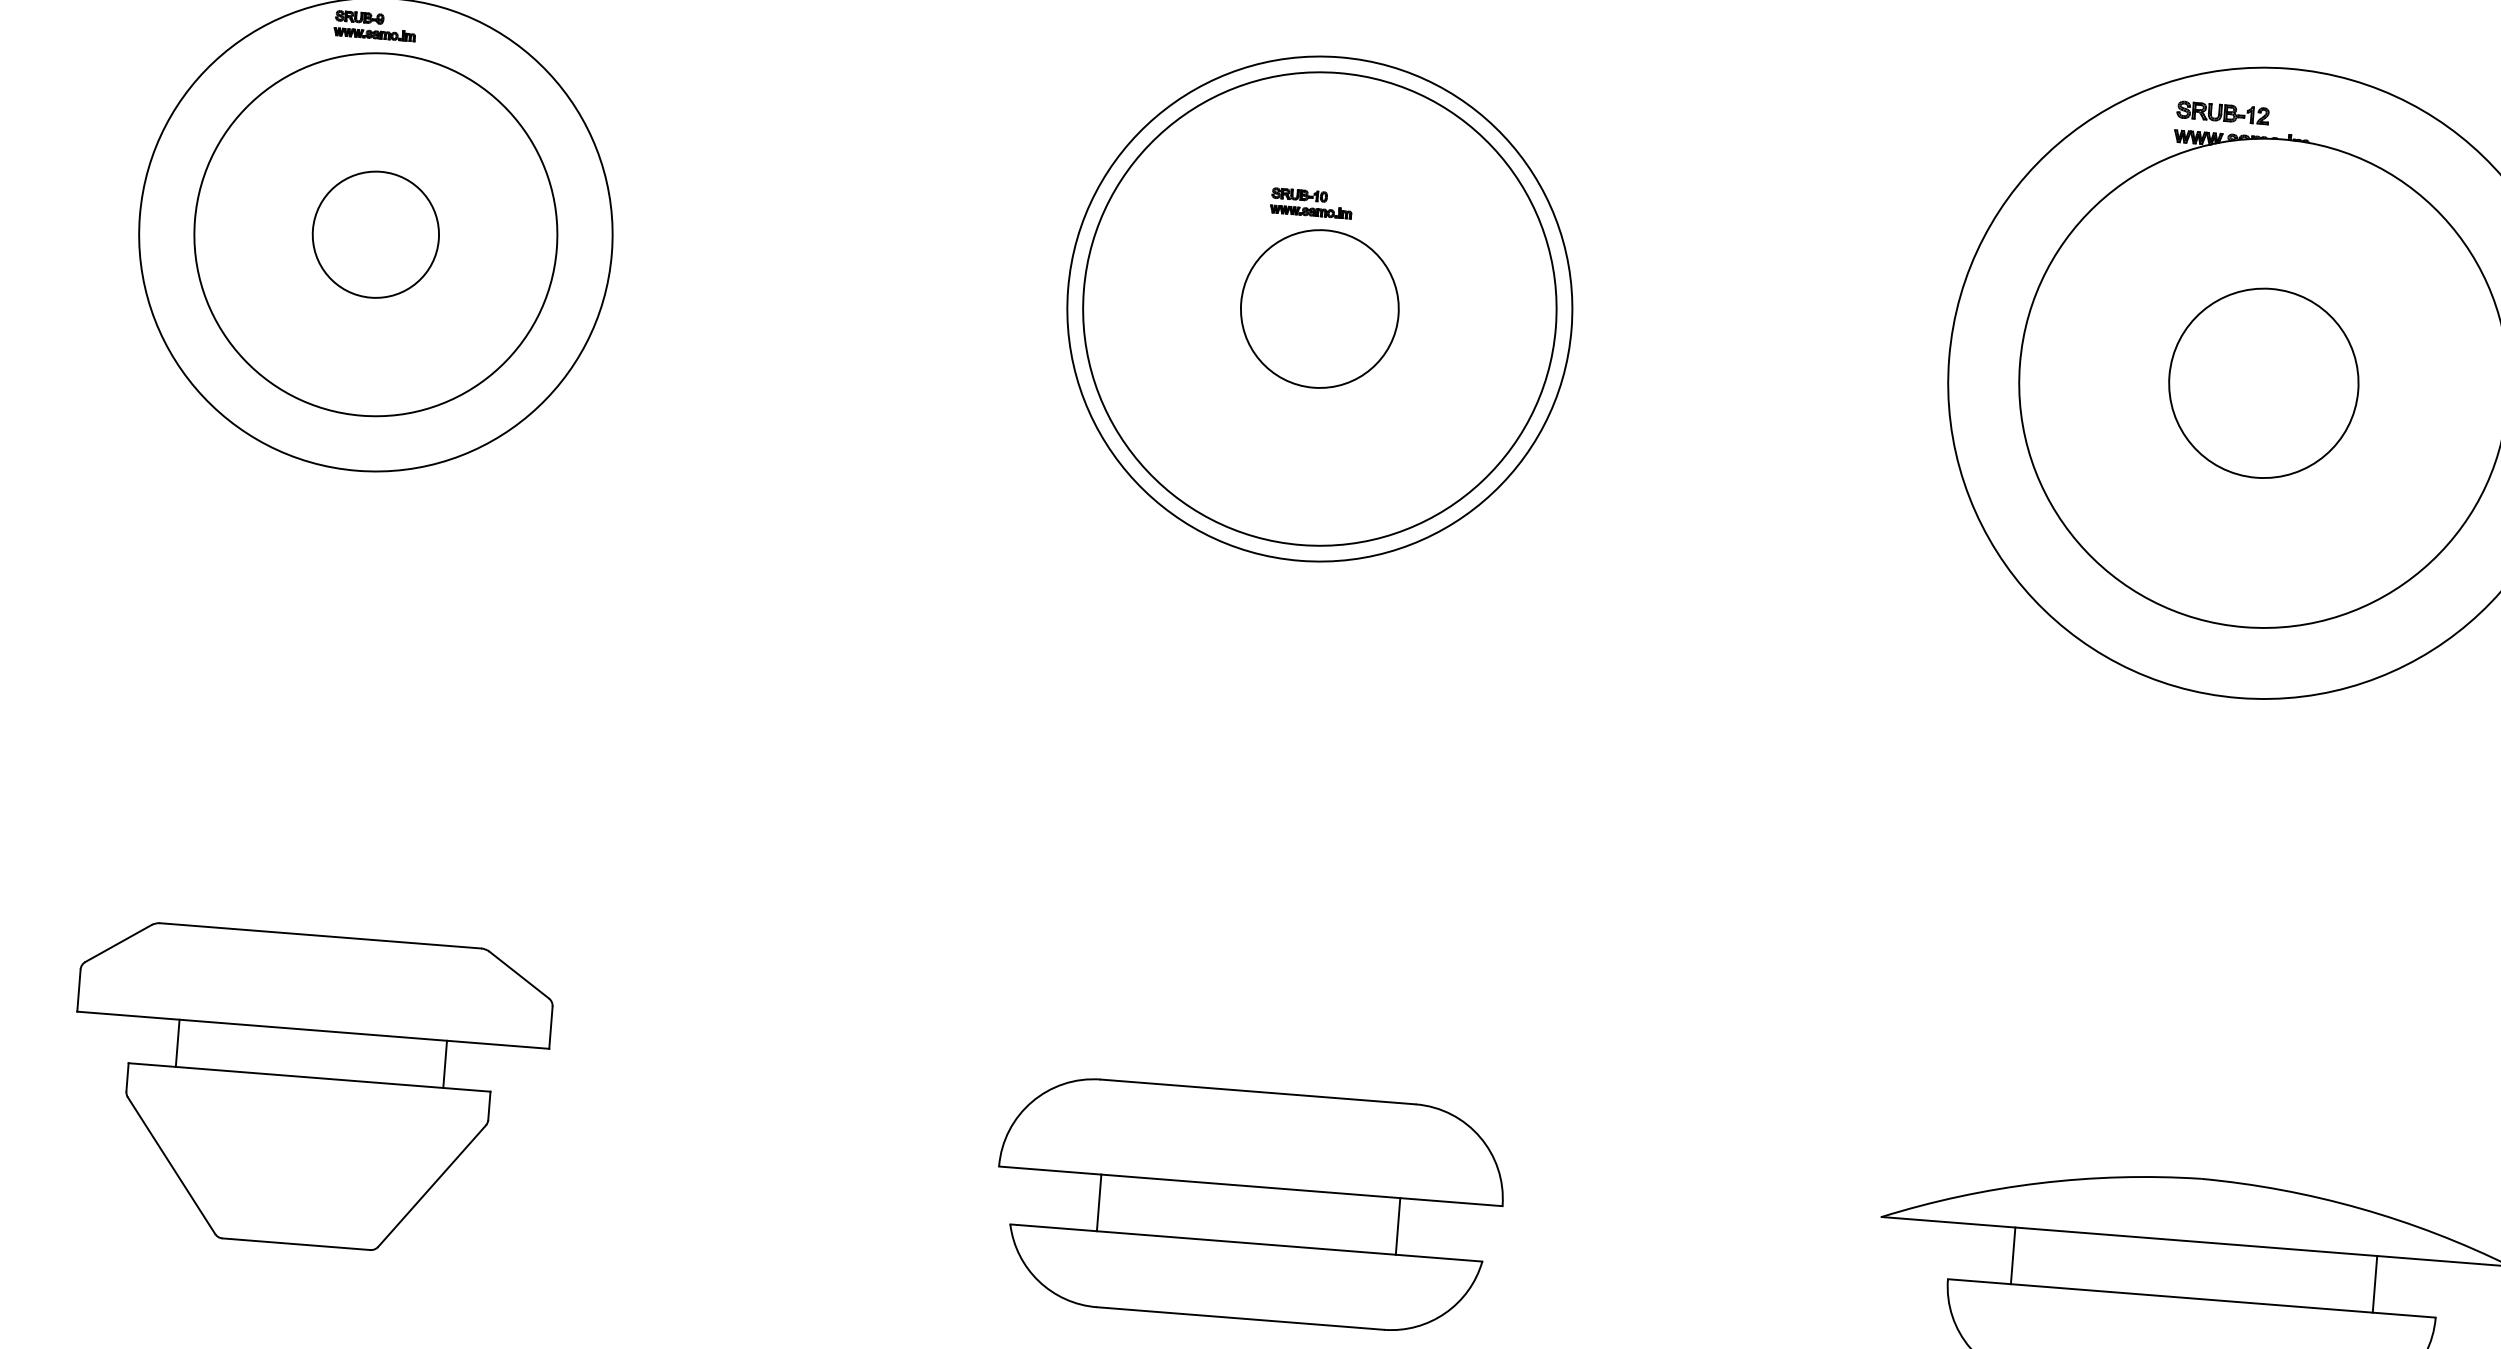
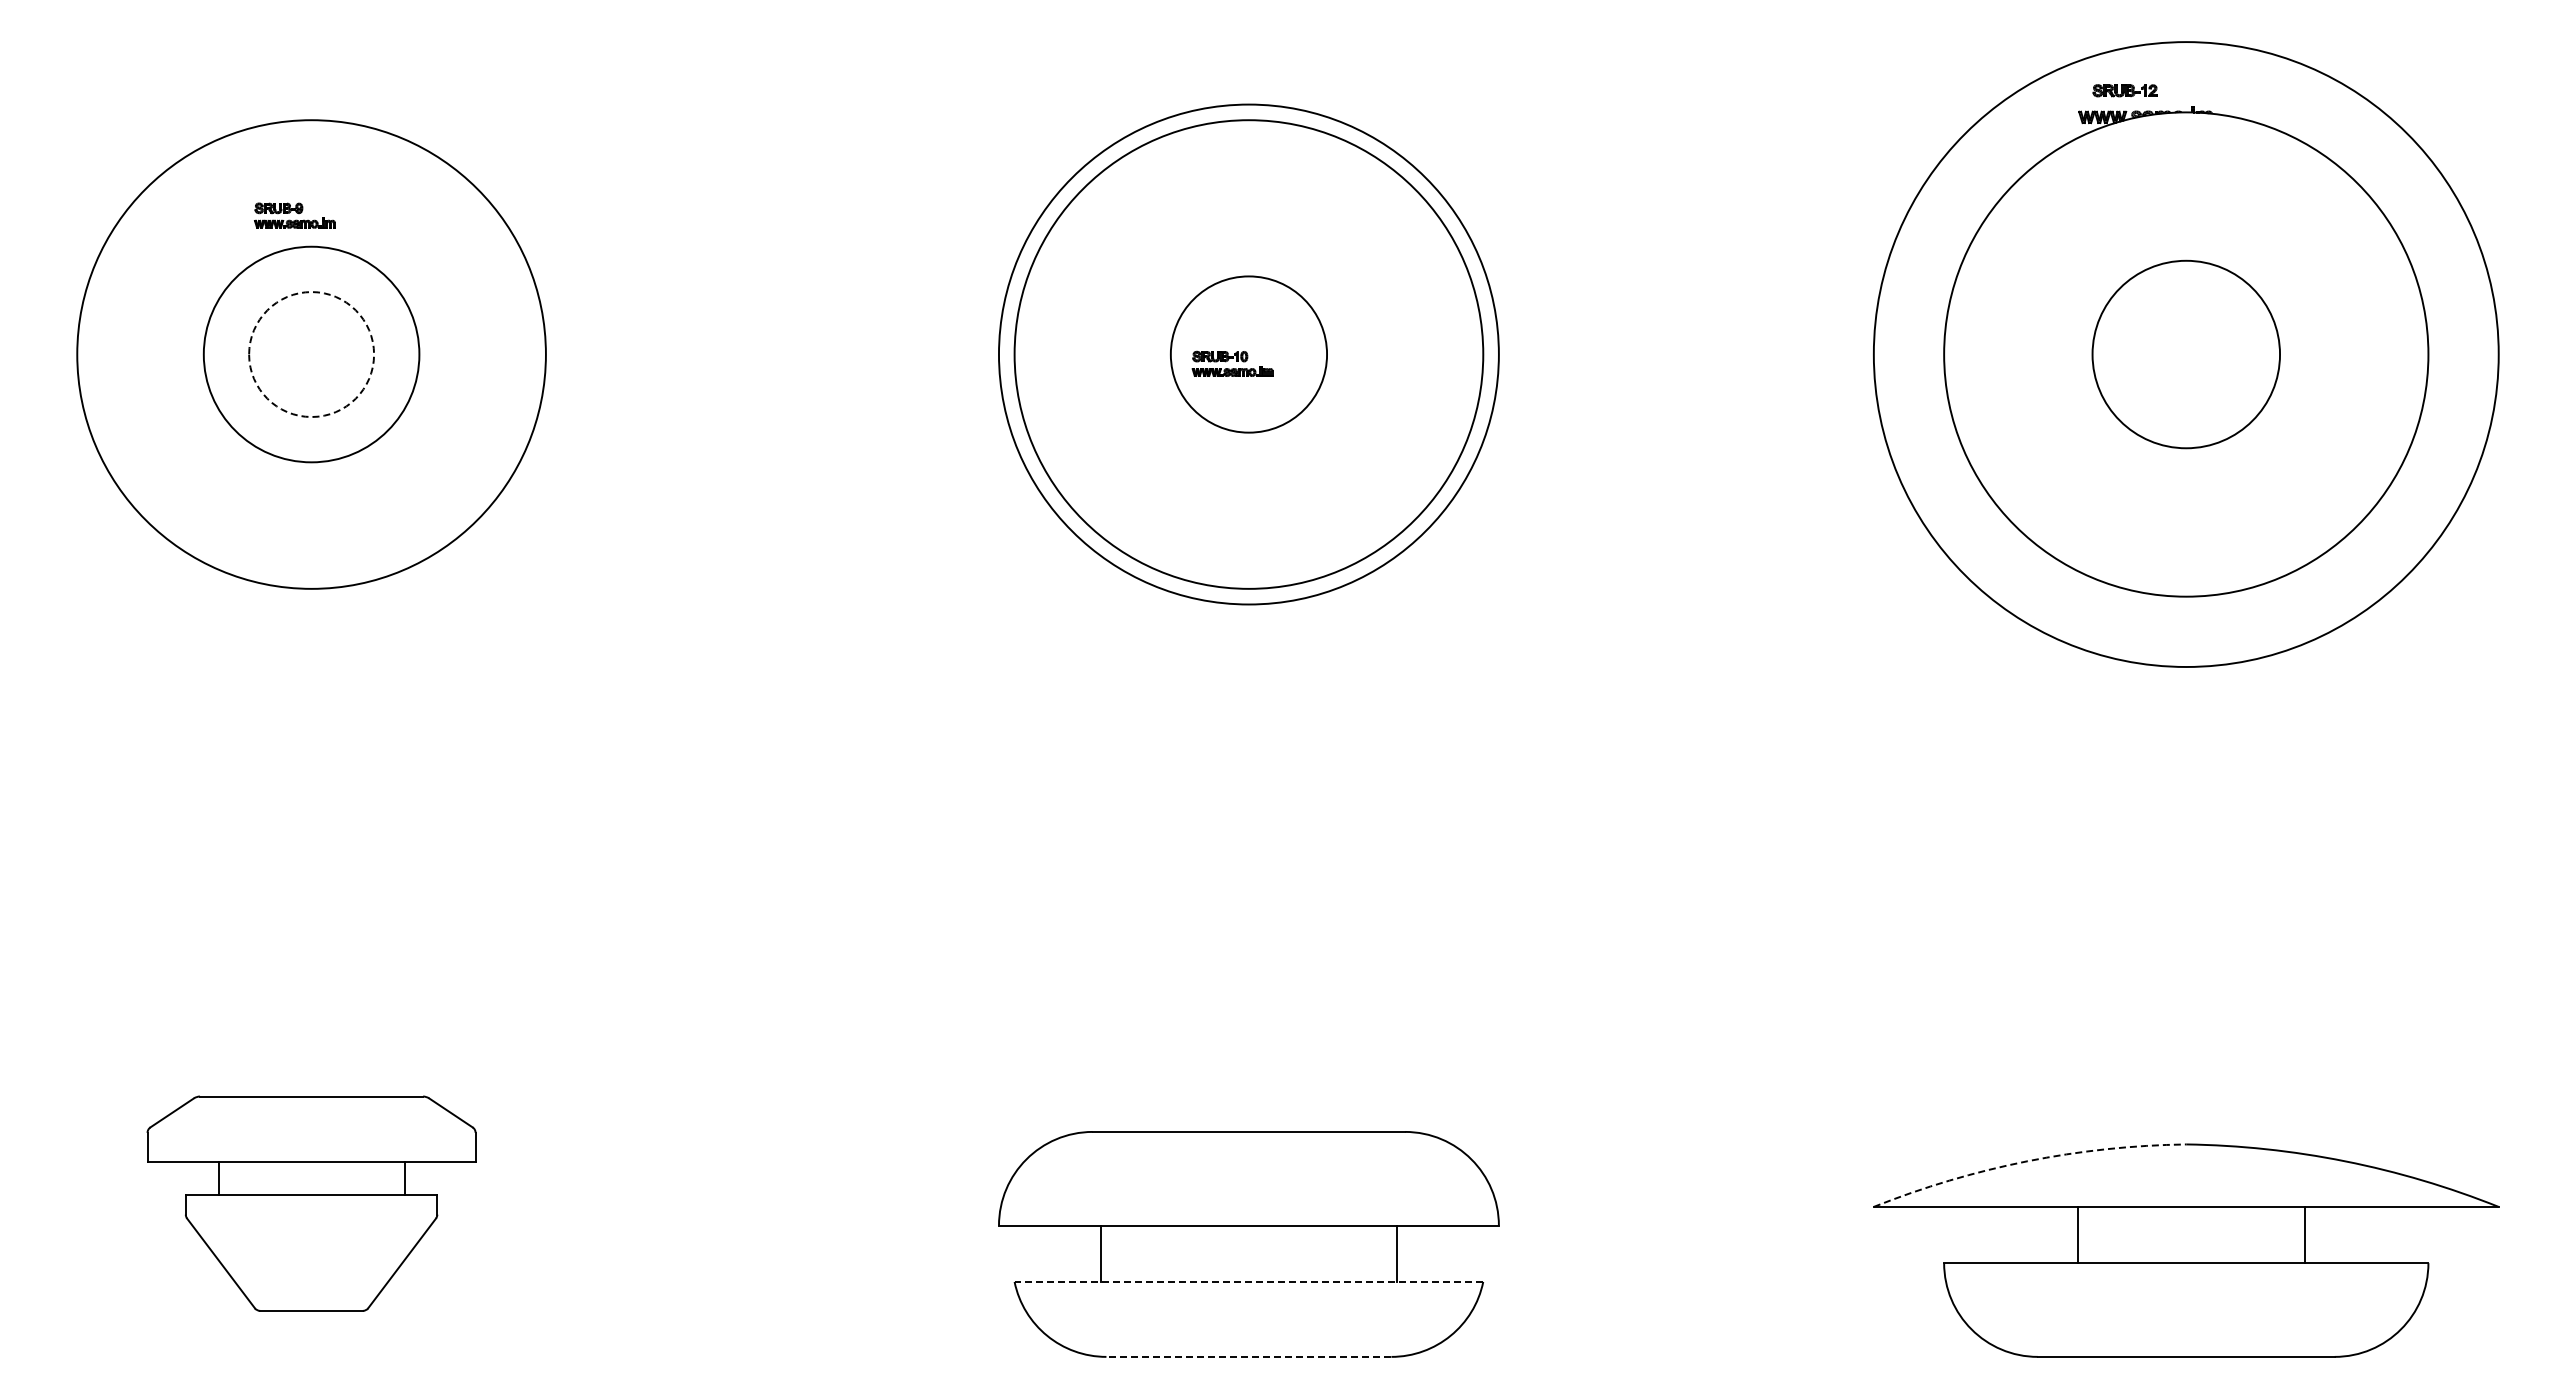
part: (374, 25) -> (294, 215), moved
part: (2222, 112) -> (2124, 90), size x0.7
part: (1311, 202) -> (1232, 363), moved
circle: (375, 234) -> (311, 354), size x0.6
circle: (375, 234) -> (311, 354), solid -> dashed
part: (308, 1089) -> (311, 1203), size x0.7
arc: (2039, 1183) -> (2027, 1161), solid -> dashed
line: (1245, 1242) -> (1248, 1281), solid -> dashed
line: (2013, 1255) -> (2077, 1234), moved
line: (2374, 1283) -> (2304, 1234), moved
line: (1240, 1318) -> (1248, 1356), solid -> dashed

